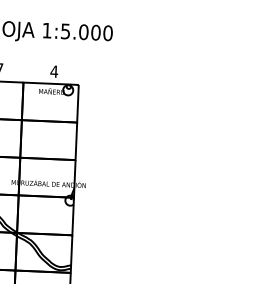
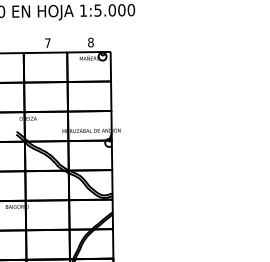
text: (53, 71) -> (90, 42), 4 -> 8

